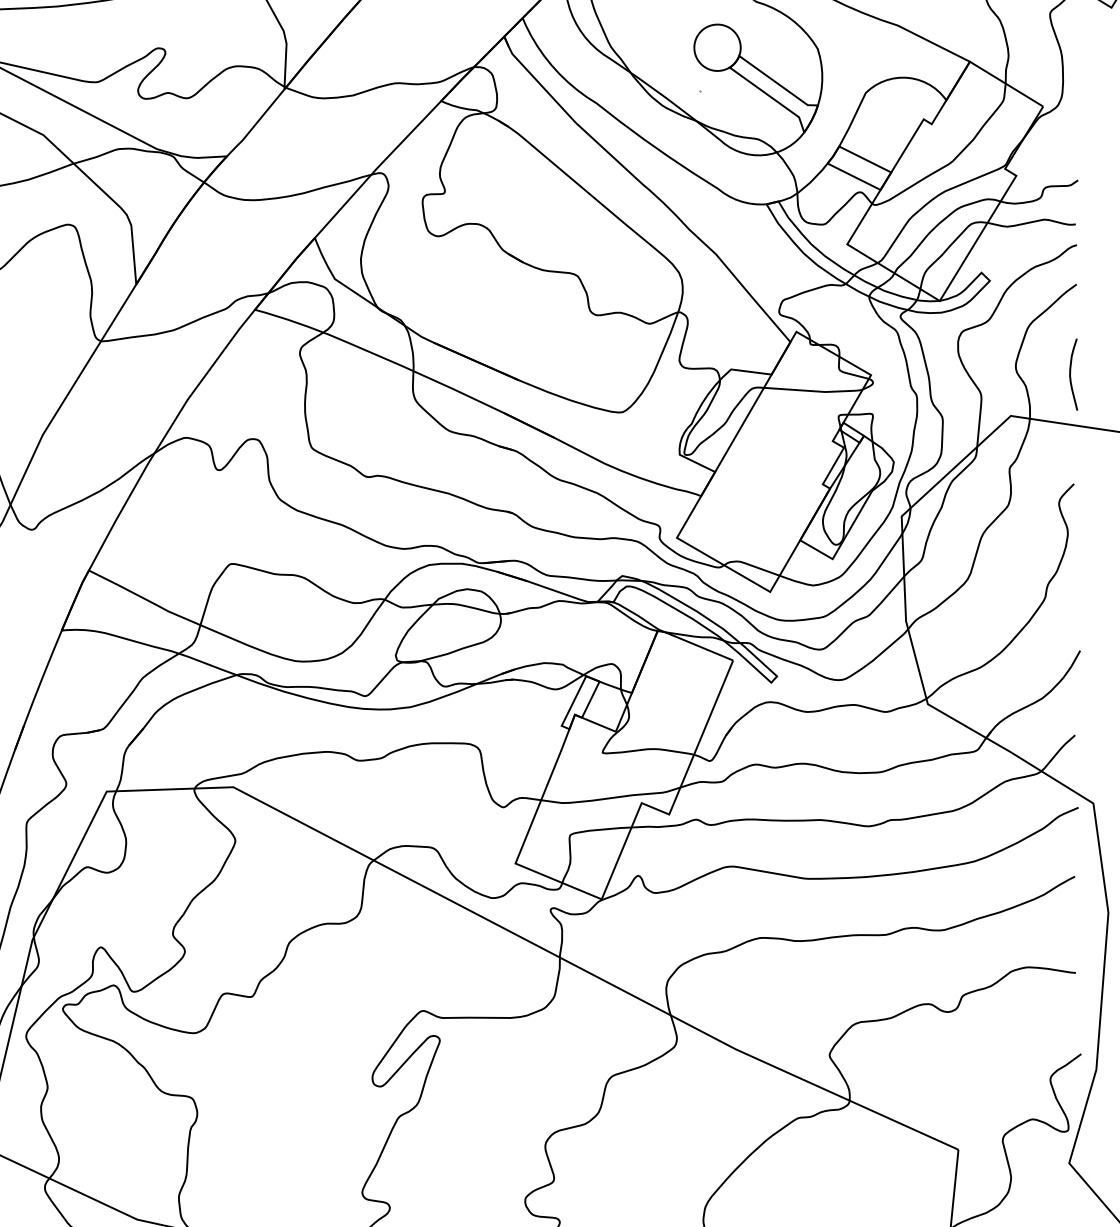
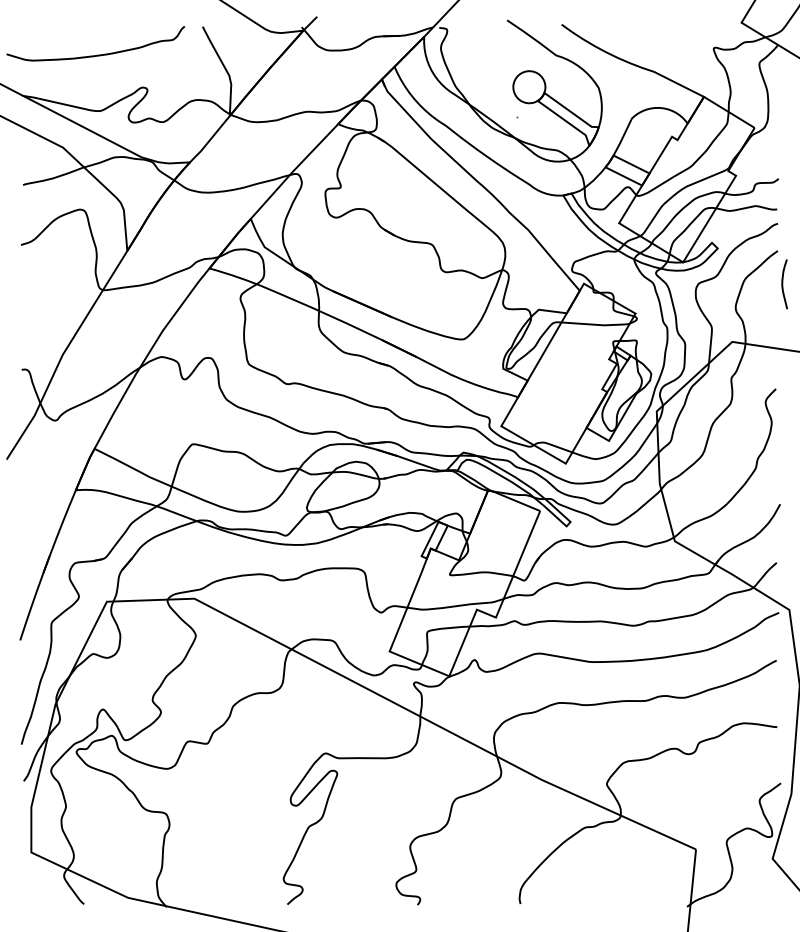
curve: (1071, 374) -> (783, 284), moved

